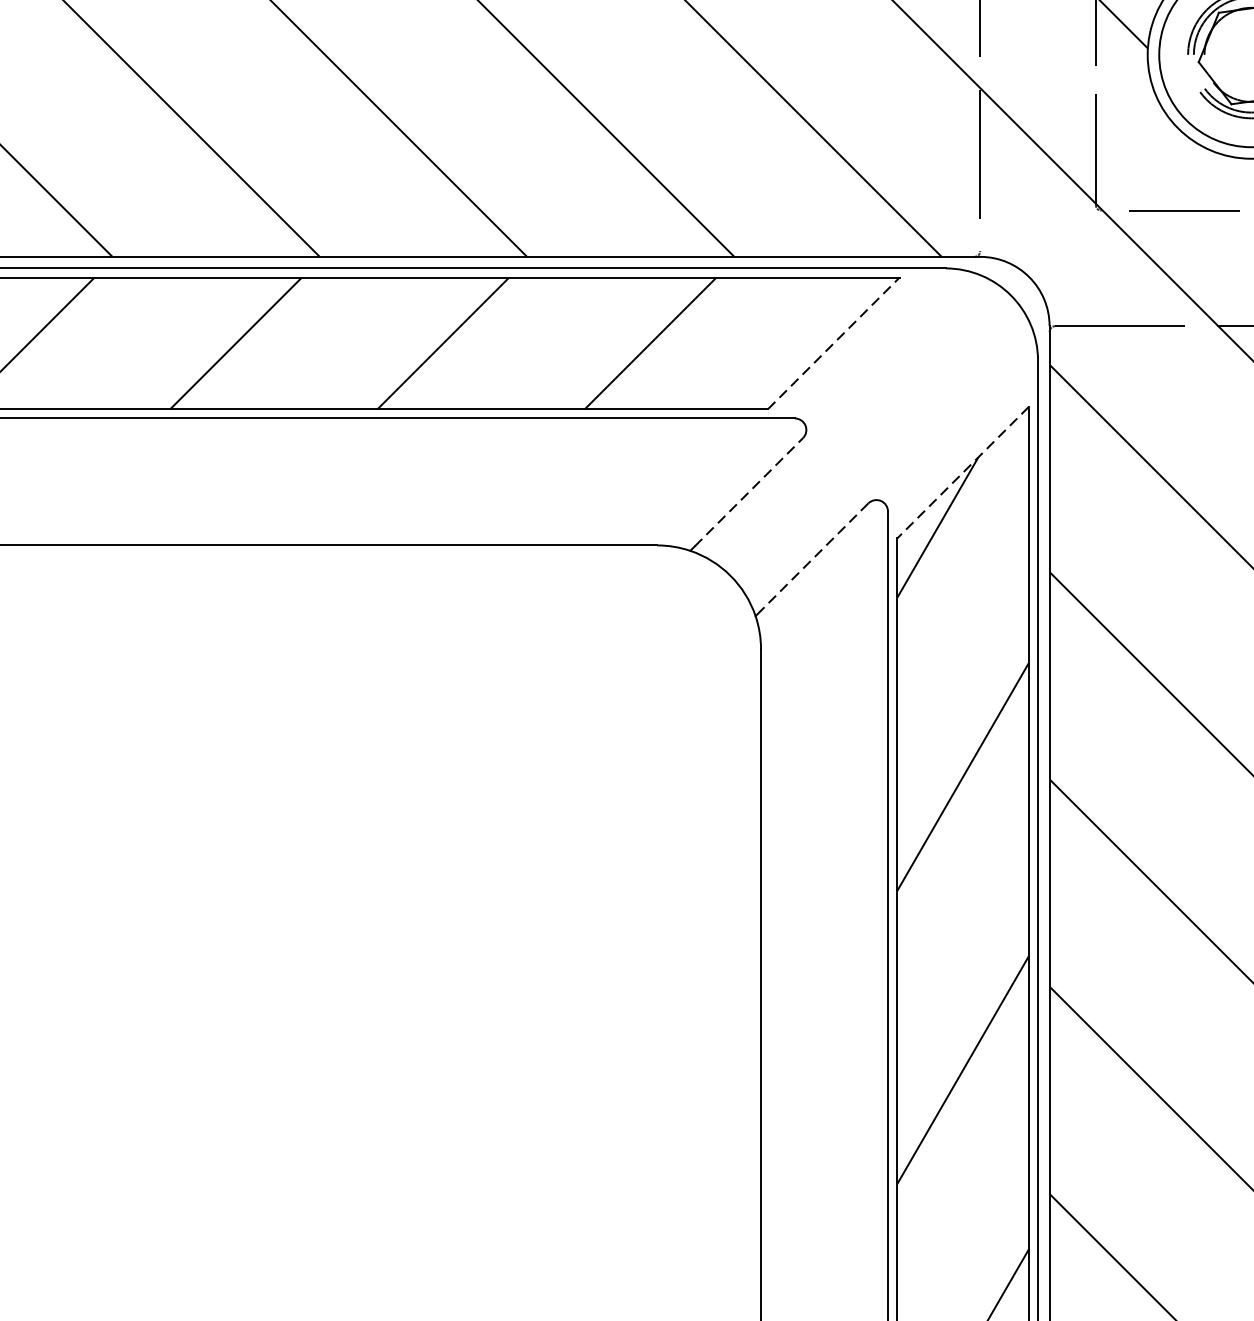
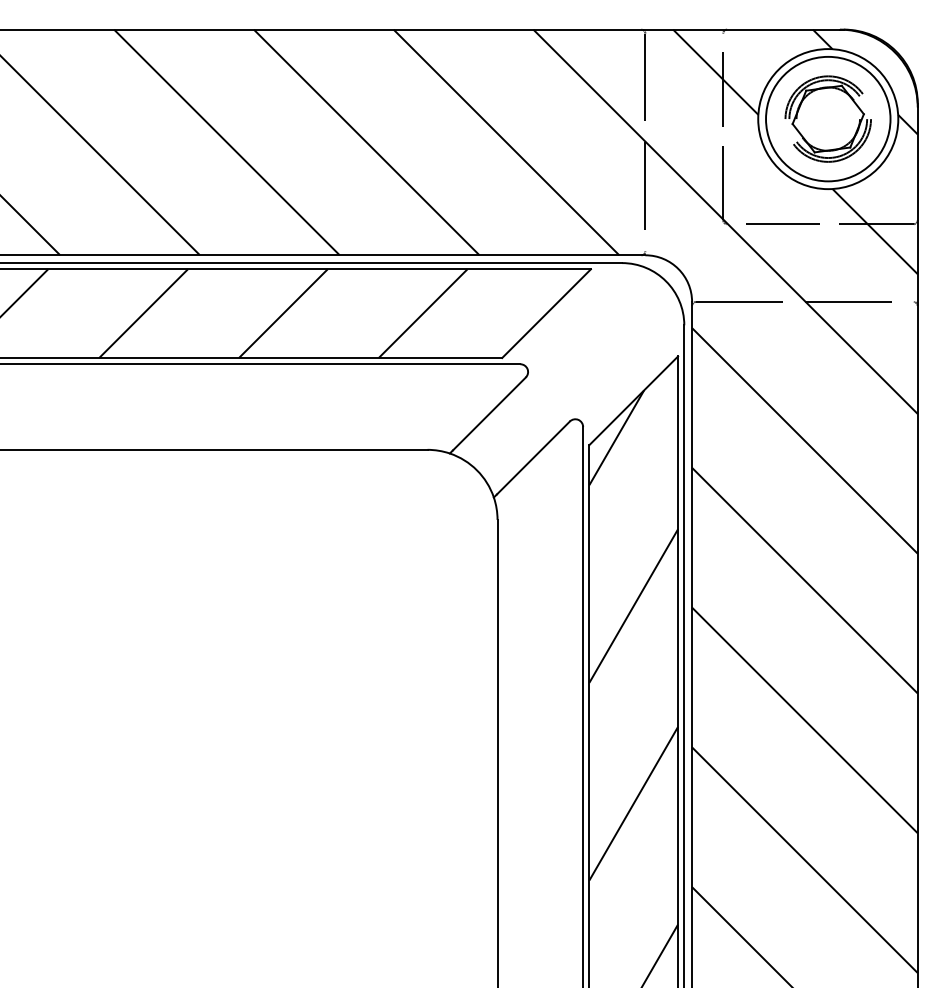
line: (833, 343) -> (546, 313), dashed -> solid
line: (962, 472) -> (633, 400), dashed -> solid
line: (749, 491) -> (489, 413), dashed -> solid
line: (814, 558) -> (533, 458), dashed -> solid

